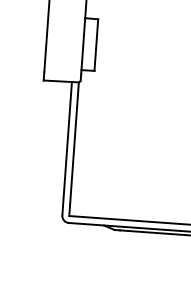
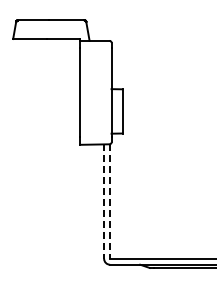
line: (67, 149) -> (104, 202), solid -> dashed
line: (74, 150) -> (110, 202), solid -> dashed

